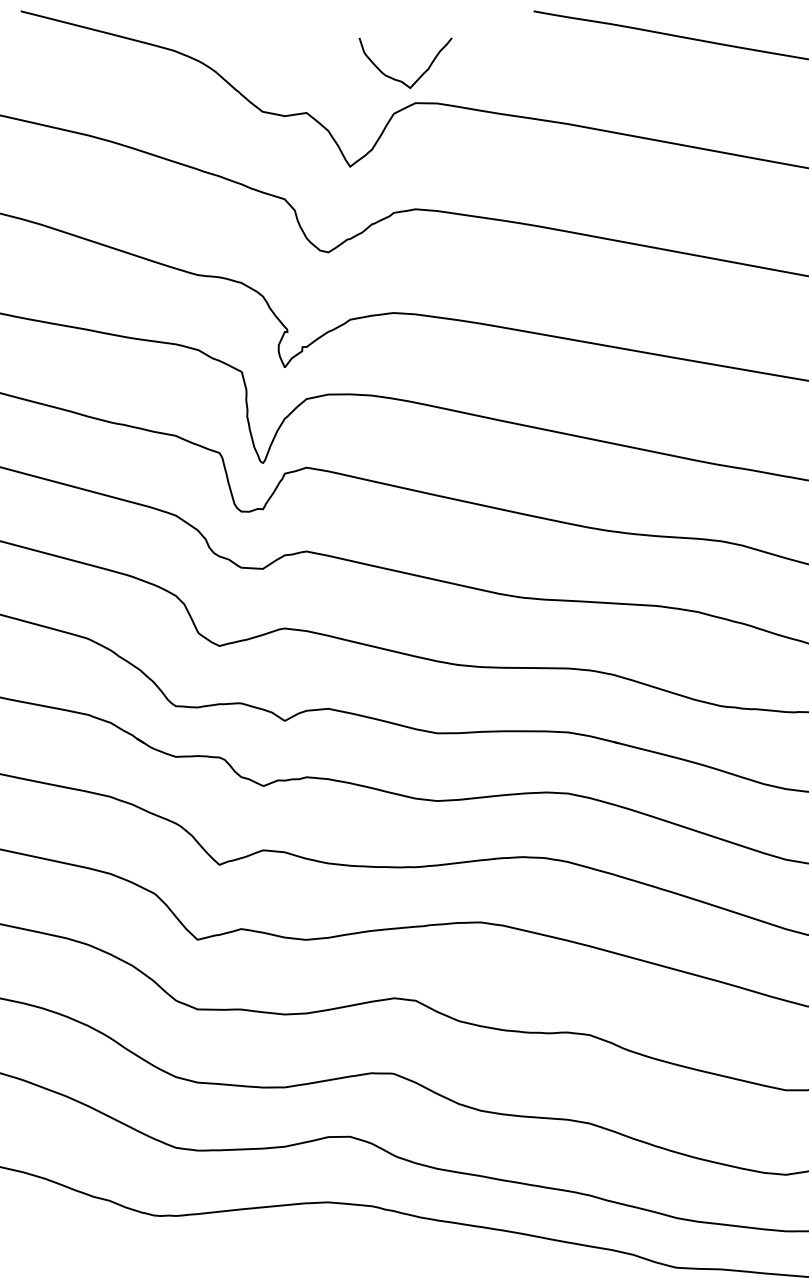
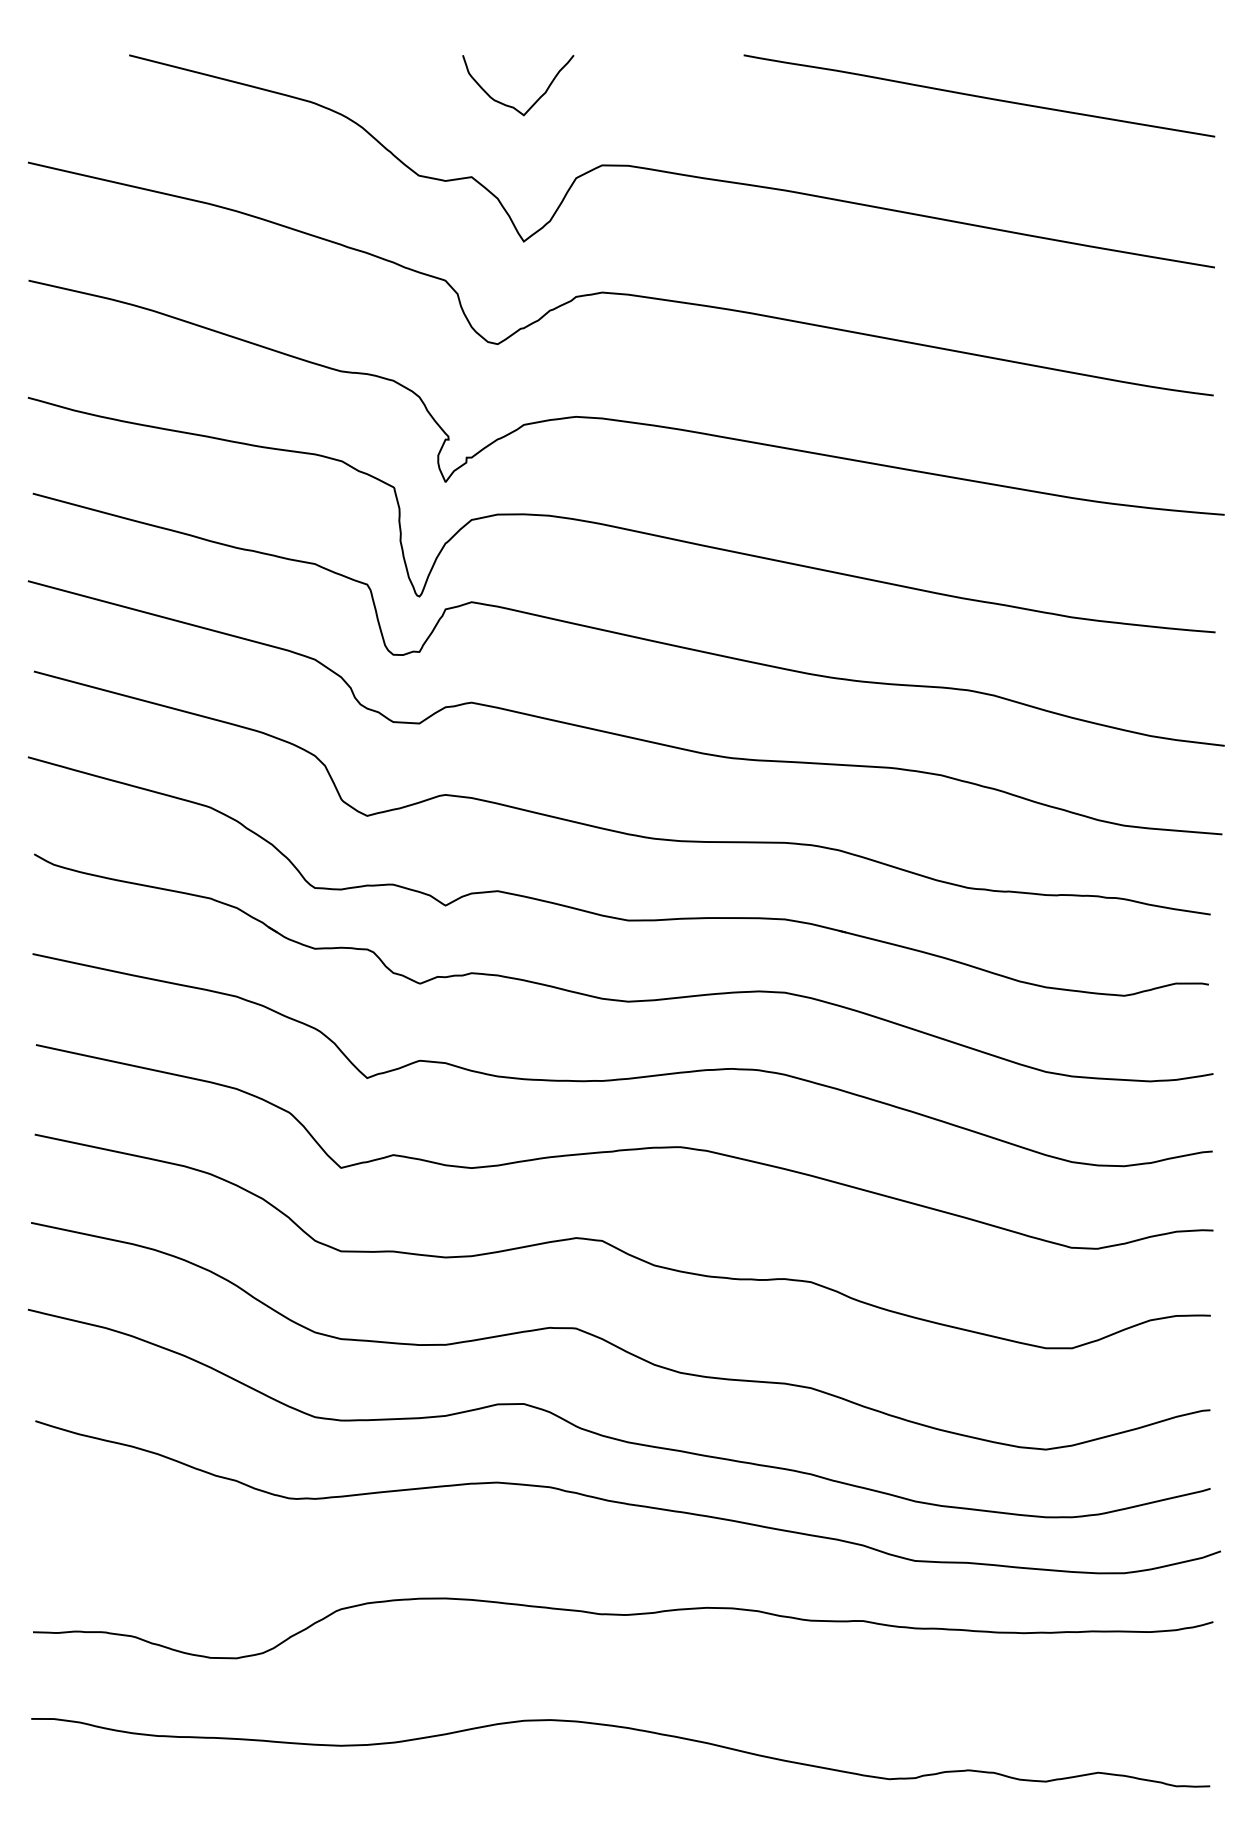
curve: (399, 79) -> (510, 105), moved

